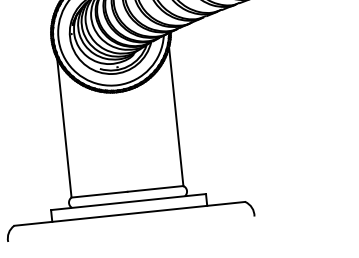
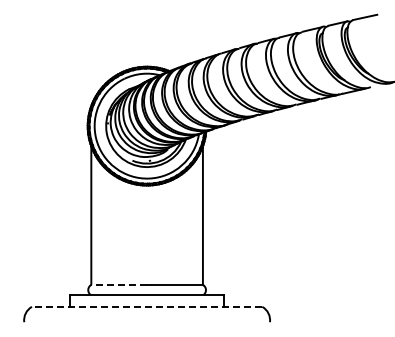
line: (99, 194) -> (119, 284), solid -> dashed
line: (129, 213) -> (146, 306), solid -> dashed

